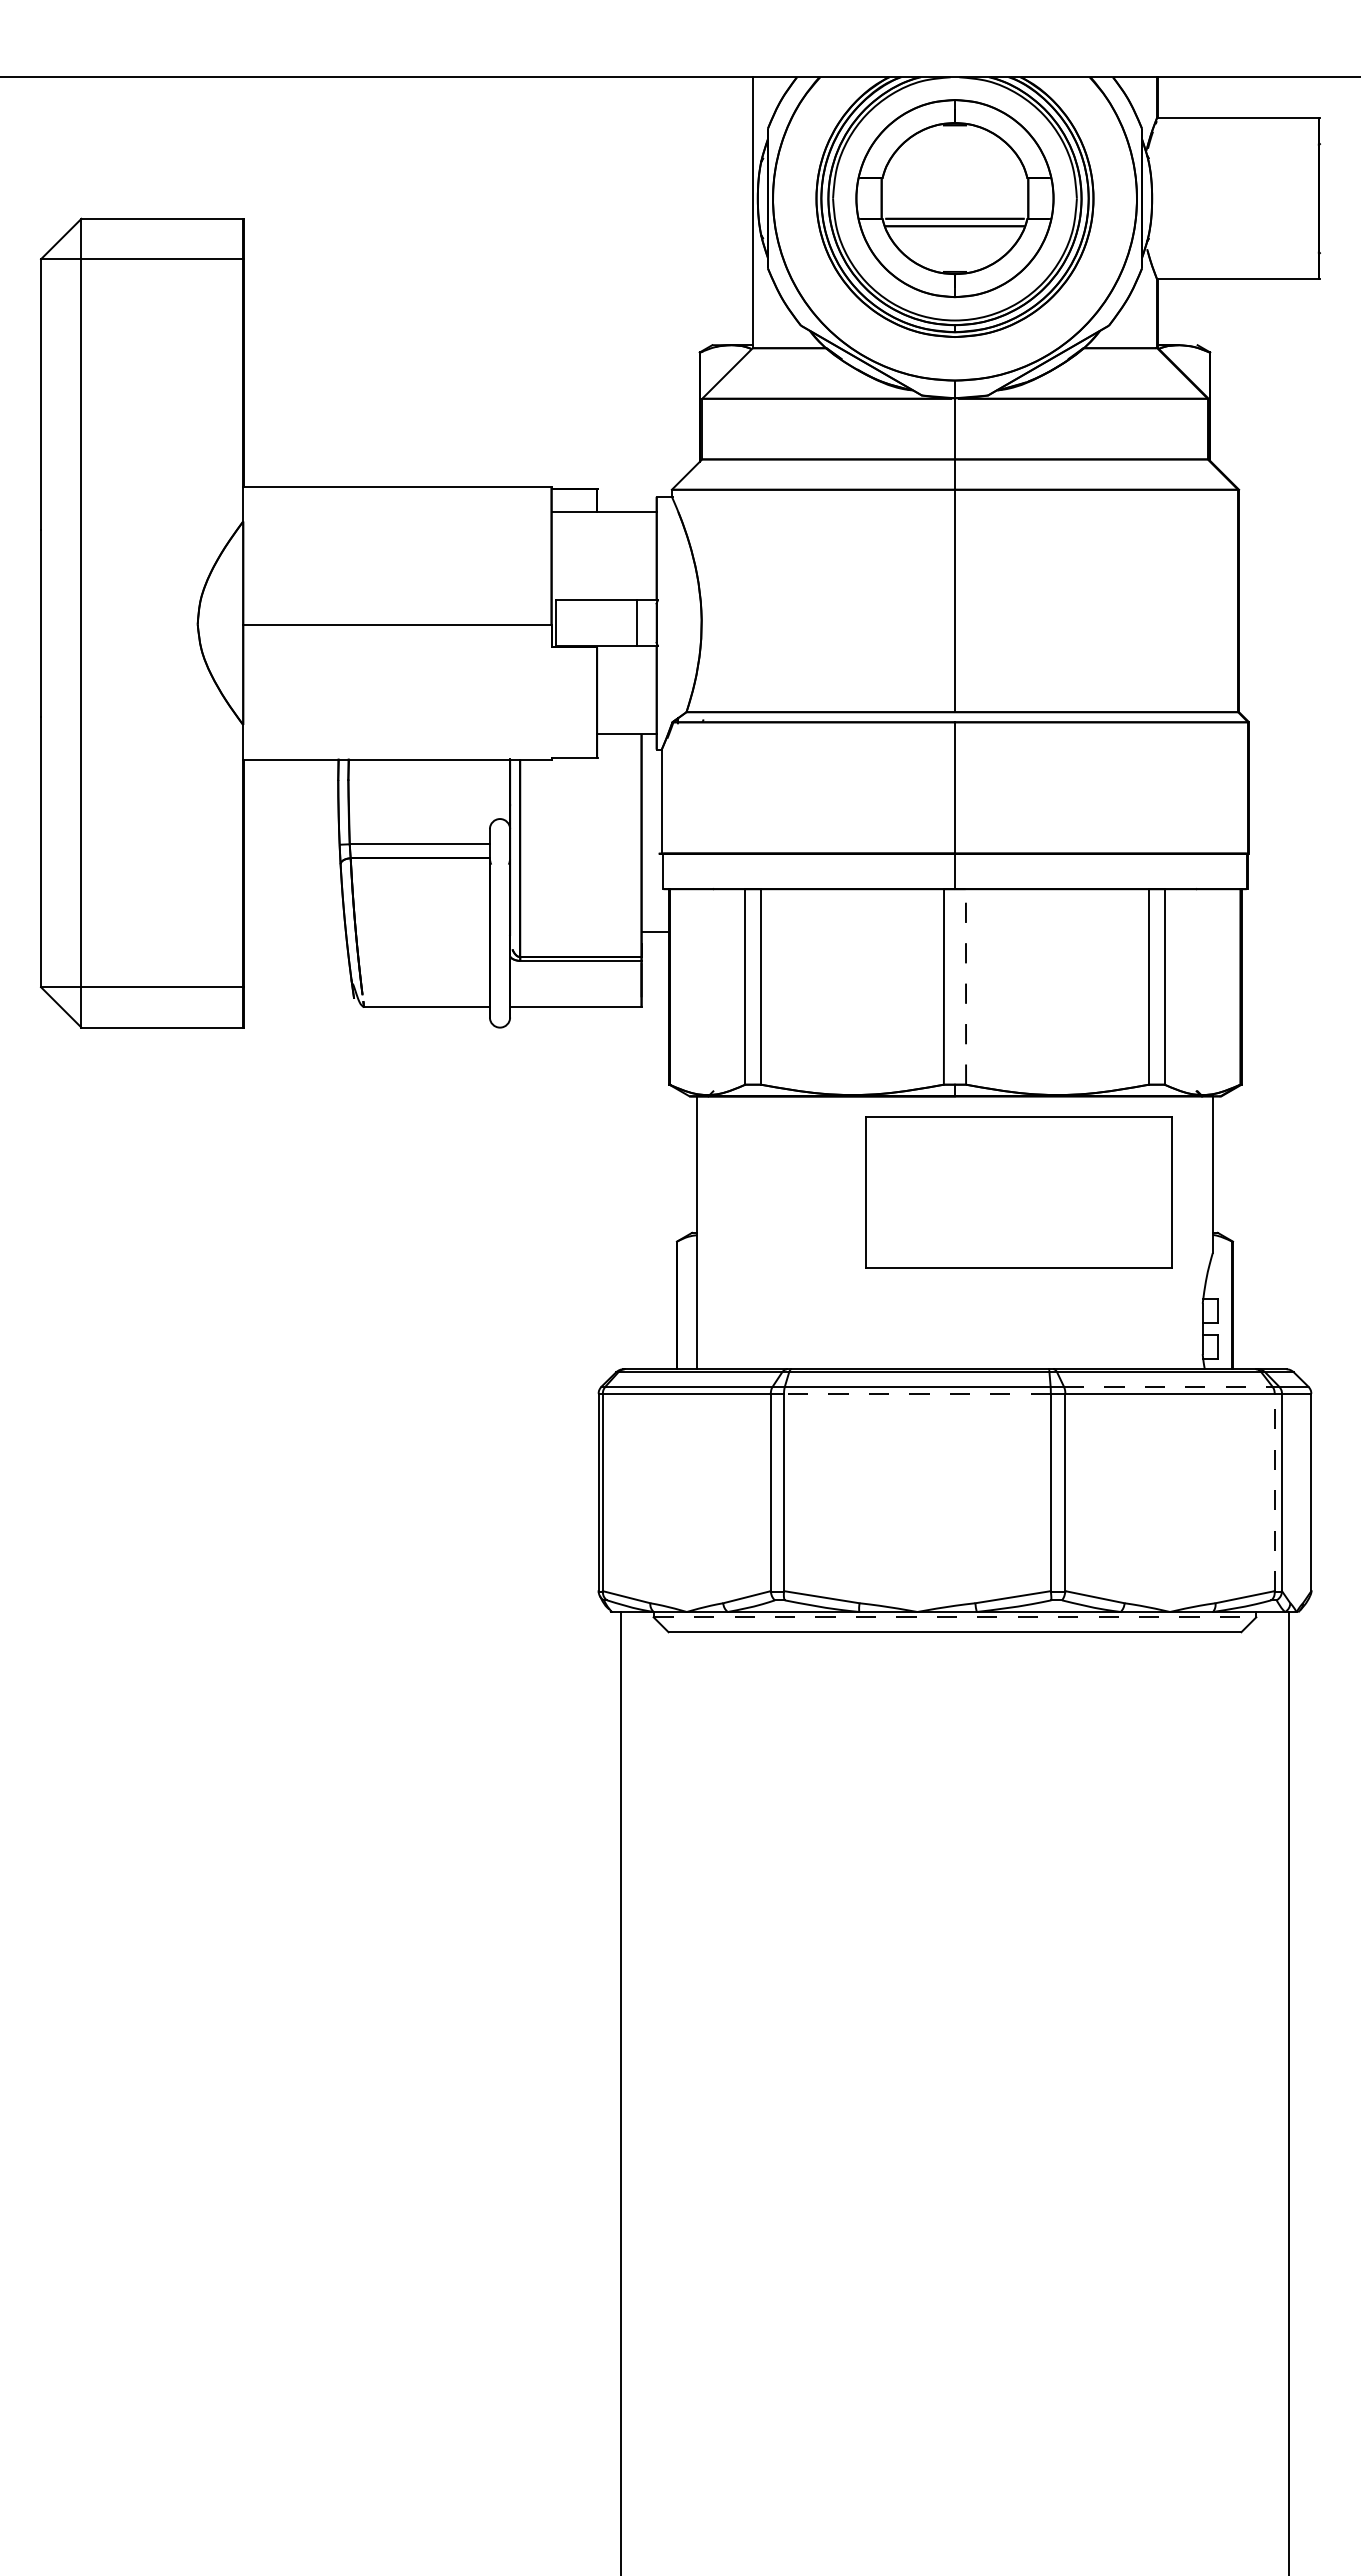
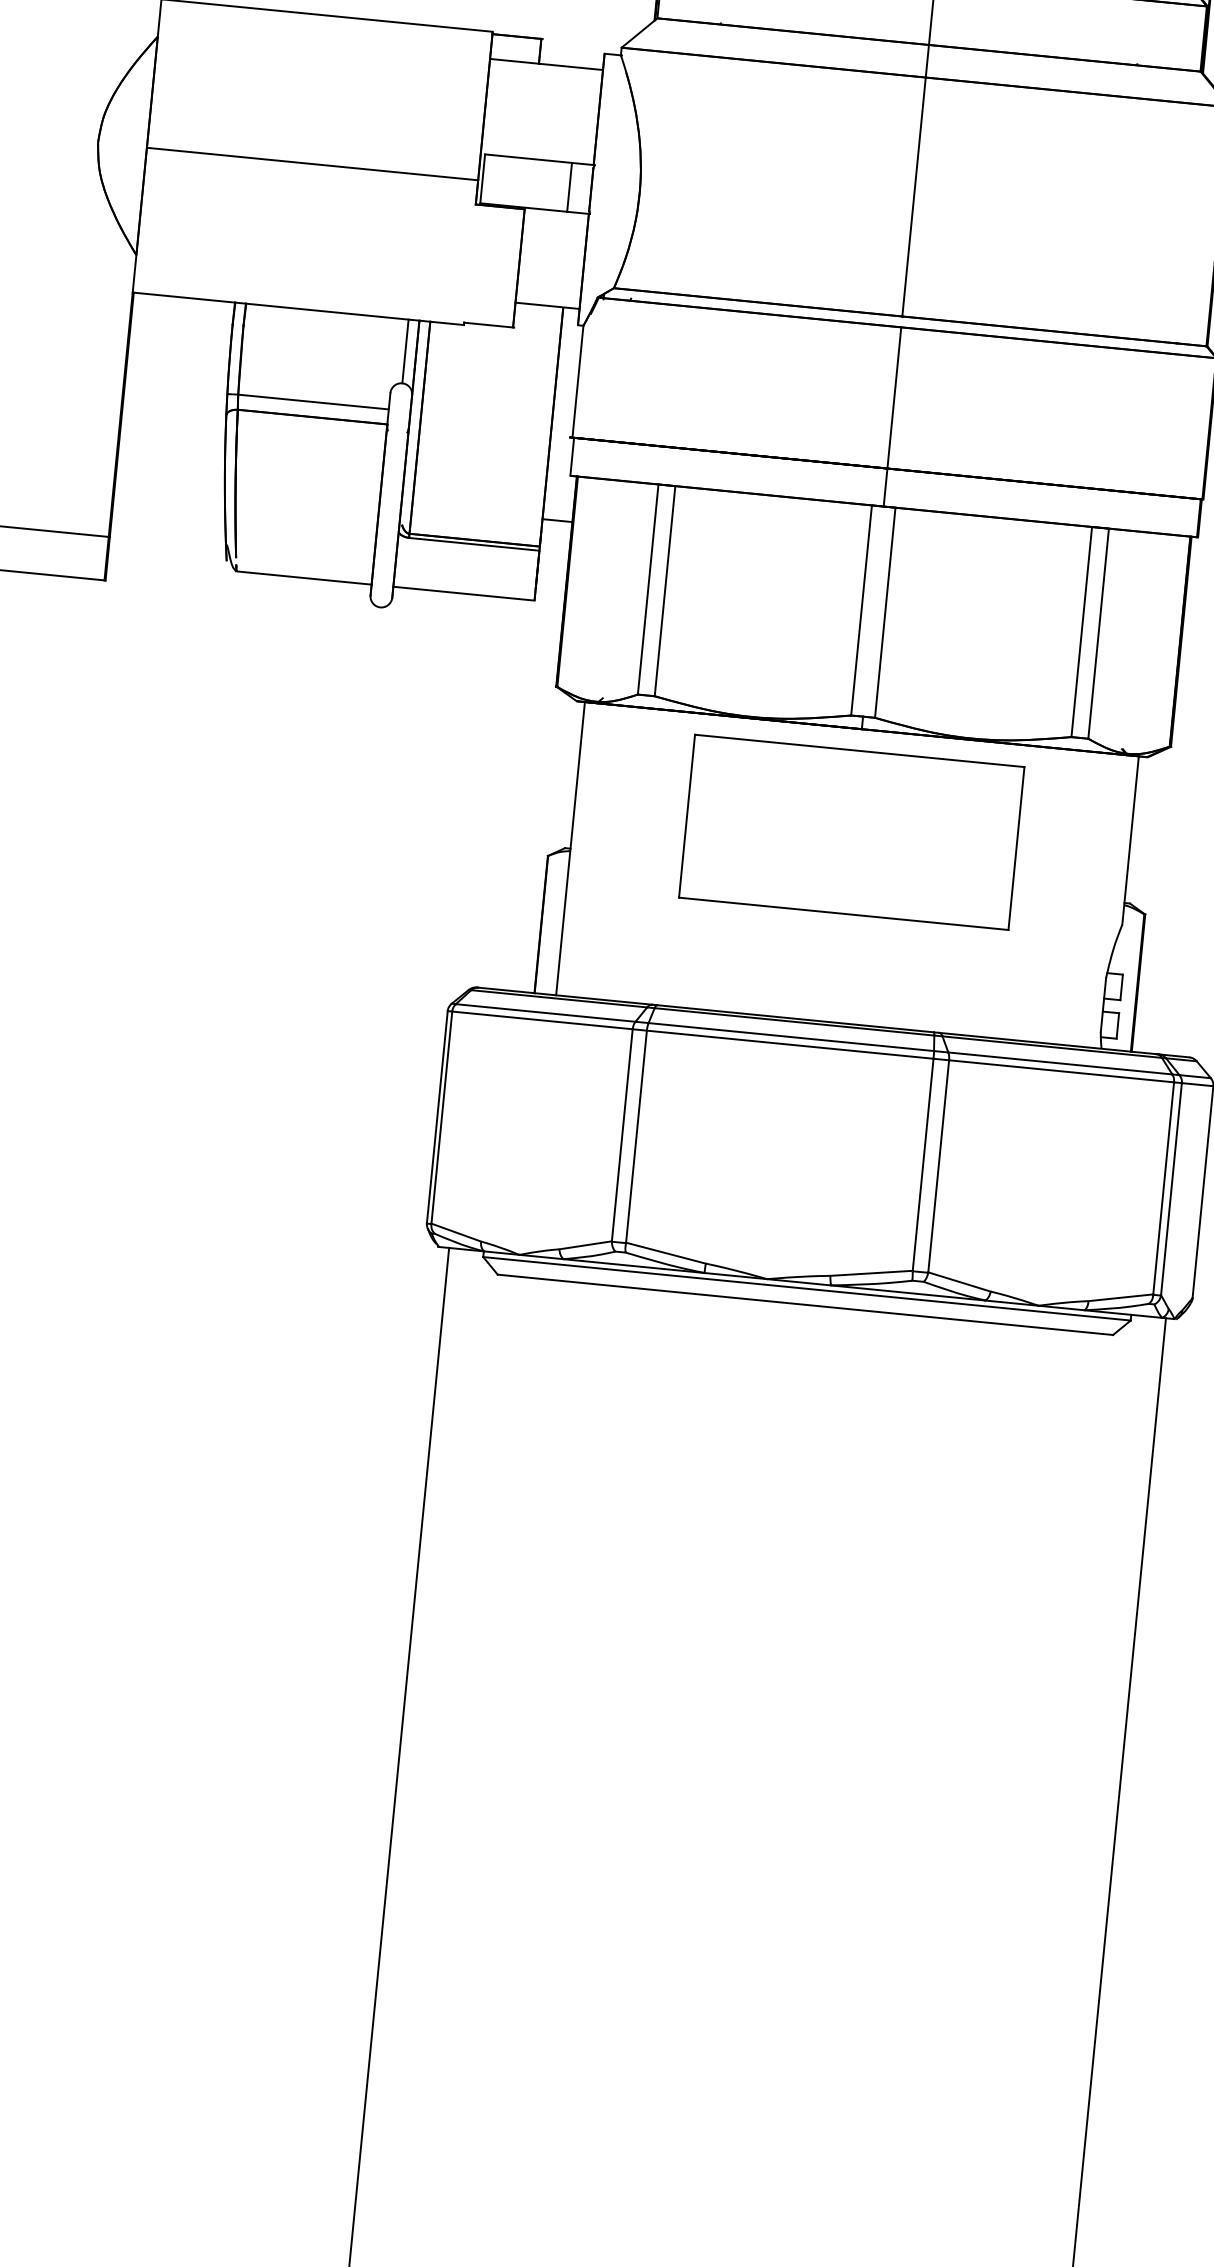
line: (500, 789) -> (405, 351), added
line: (966, 986) -> (885, 612), dashed -> solid
part: (1018, 1192) -> (851, 832), moved
line: (1168, 1386) -> (1060, 1063), dashed -> solid
line: (916, 1393) -> (789, 1044), dashed -> solid
line: (1274, 1492) -> (1163, 1188), dashed -> solid
line: (955, 1617) -> (807, 1289), dashed -> solid

